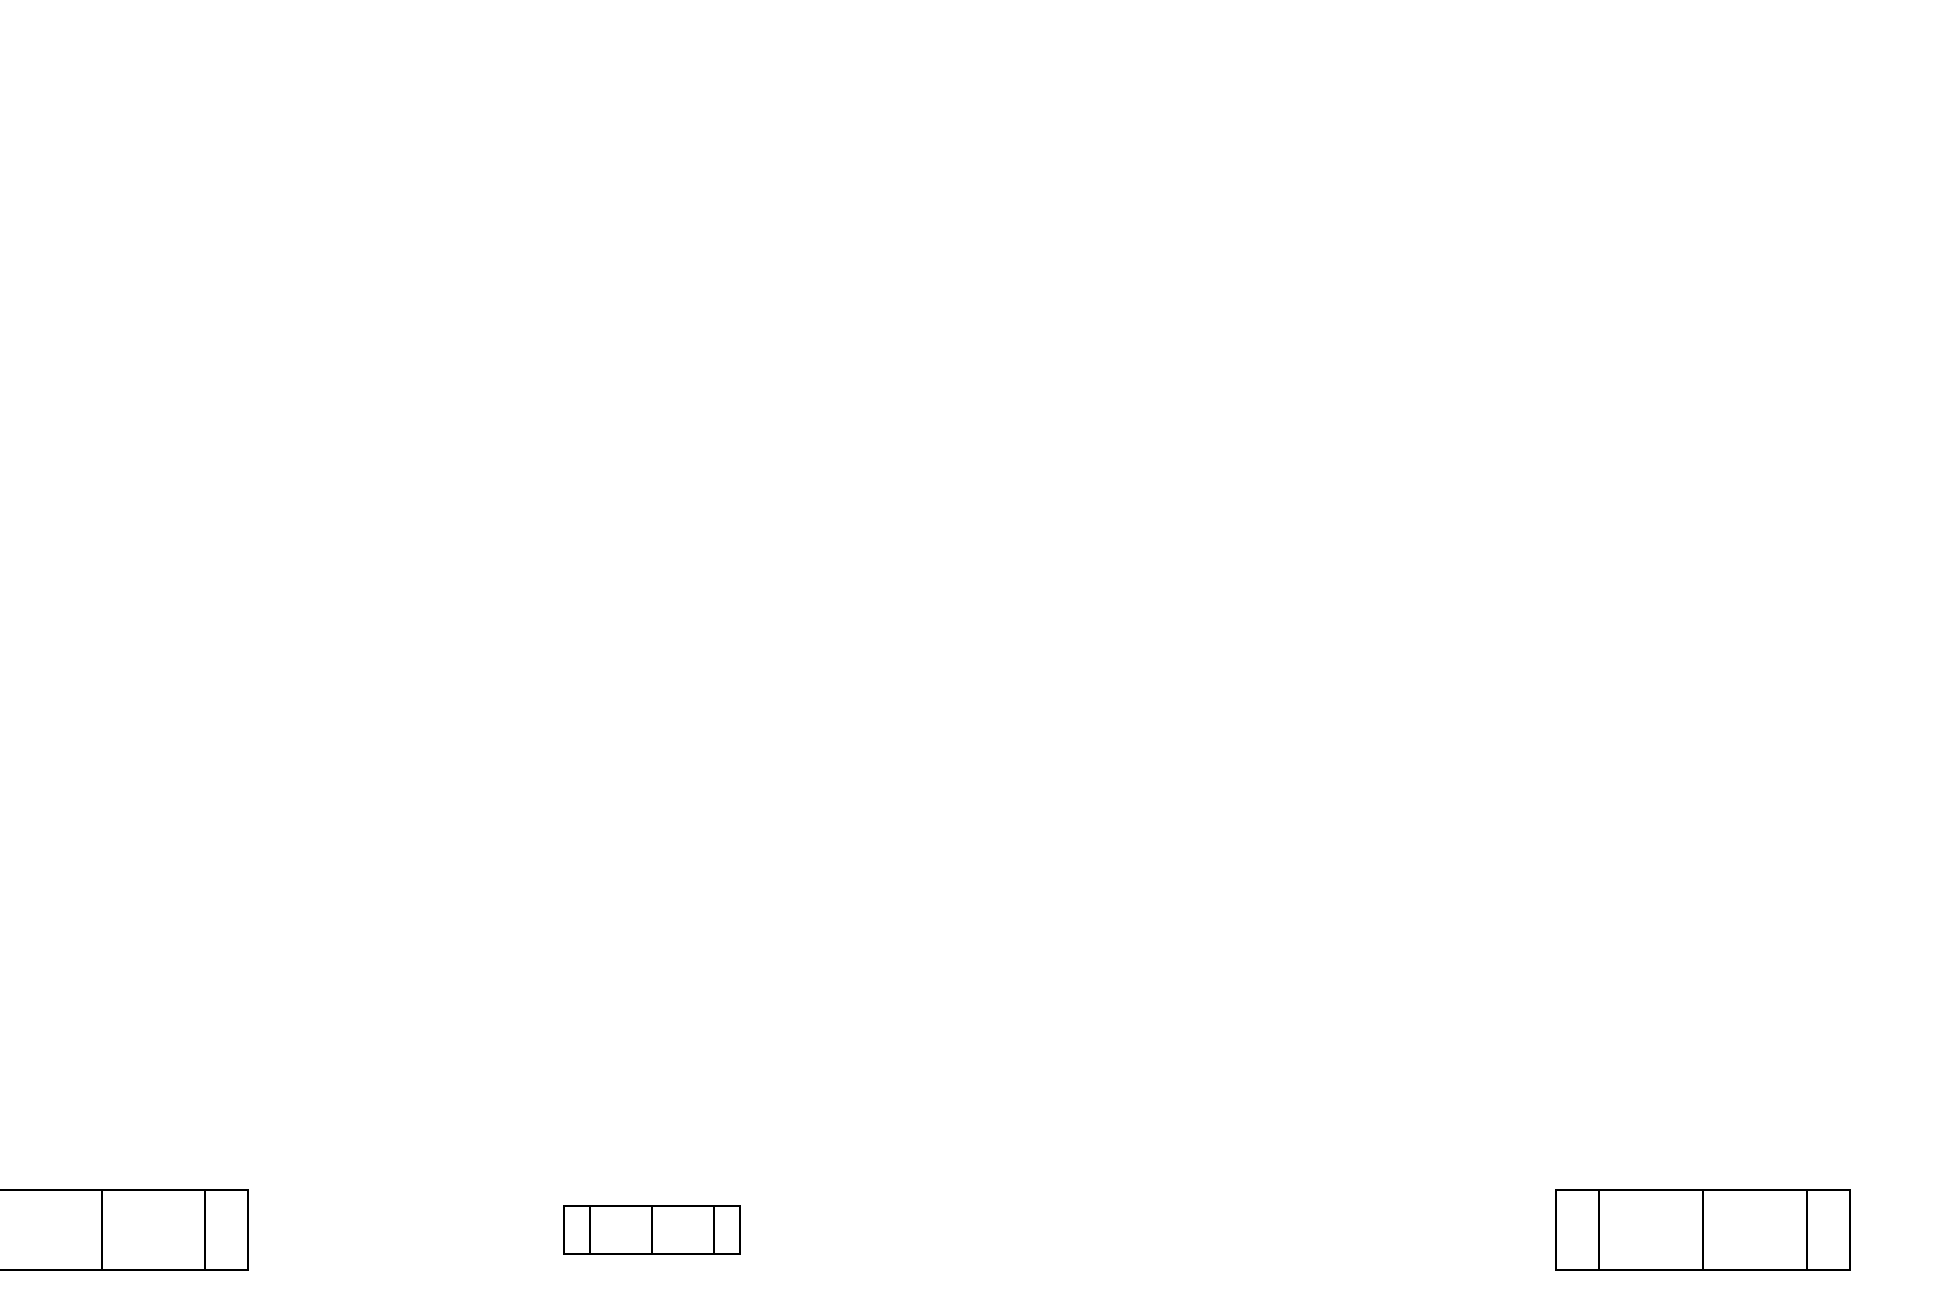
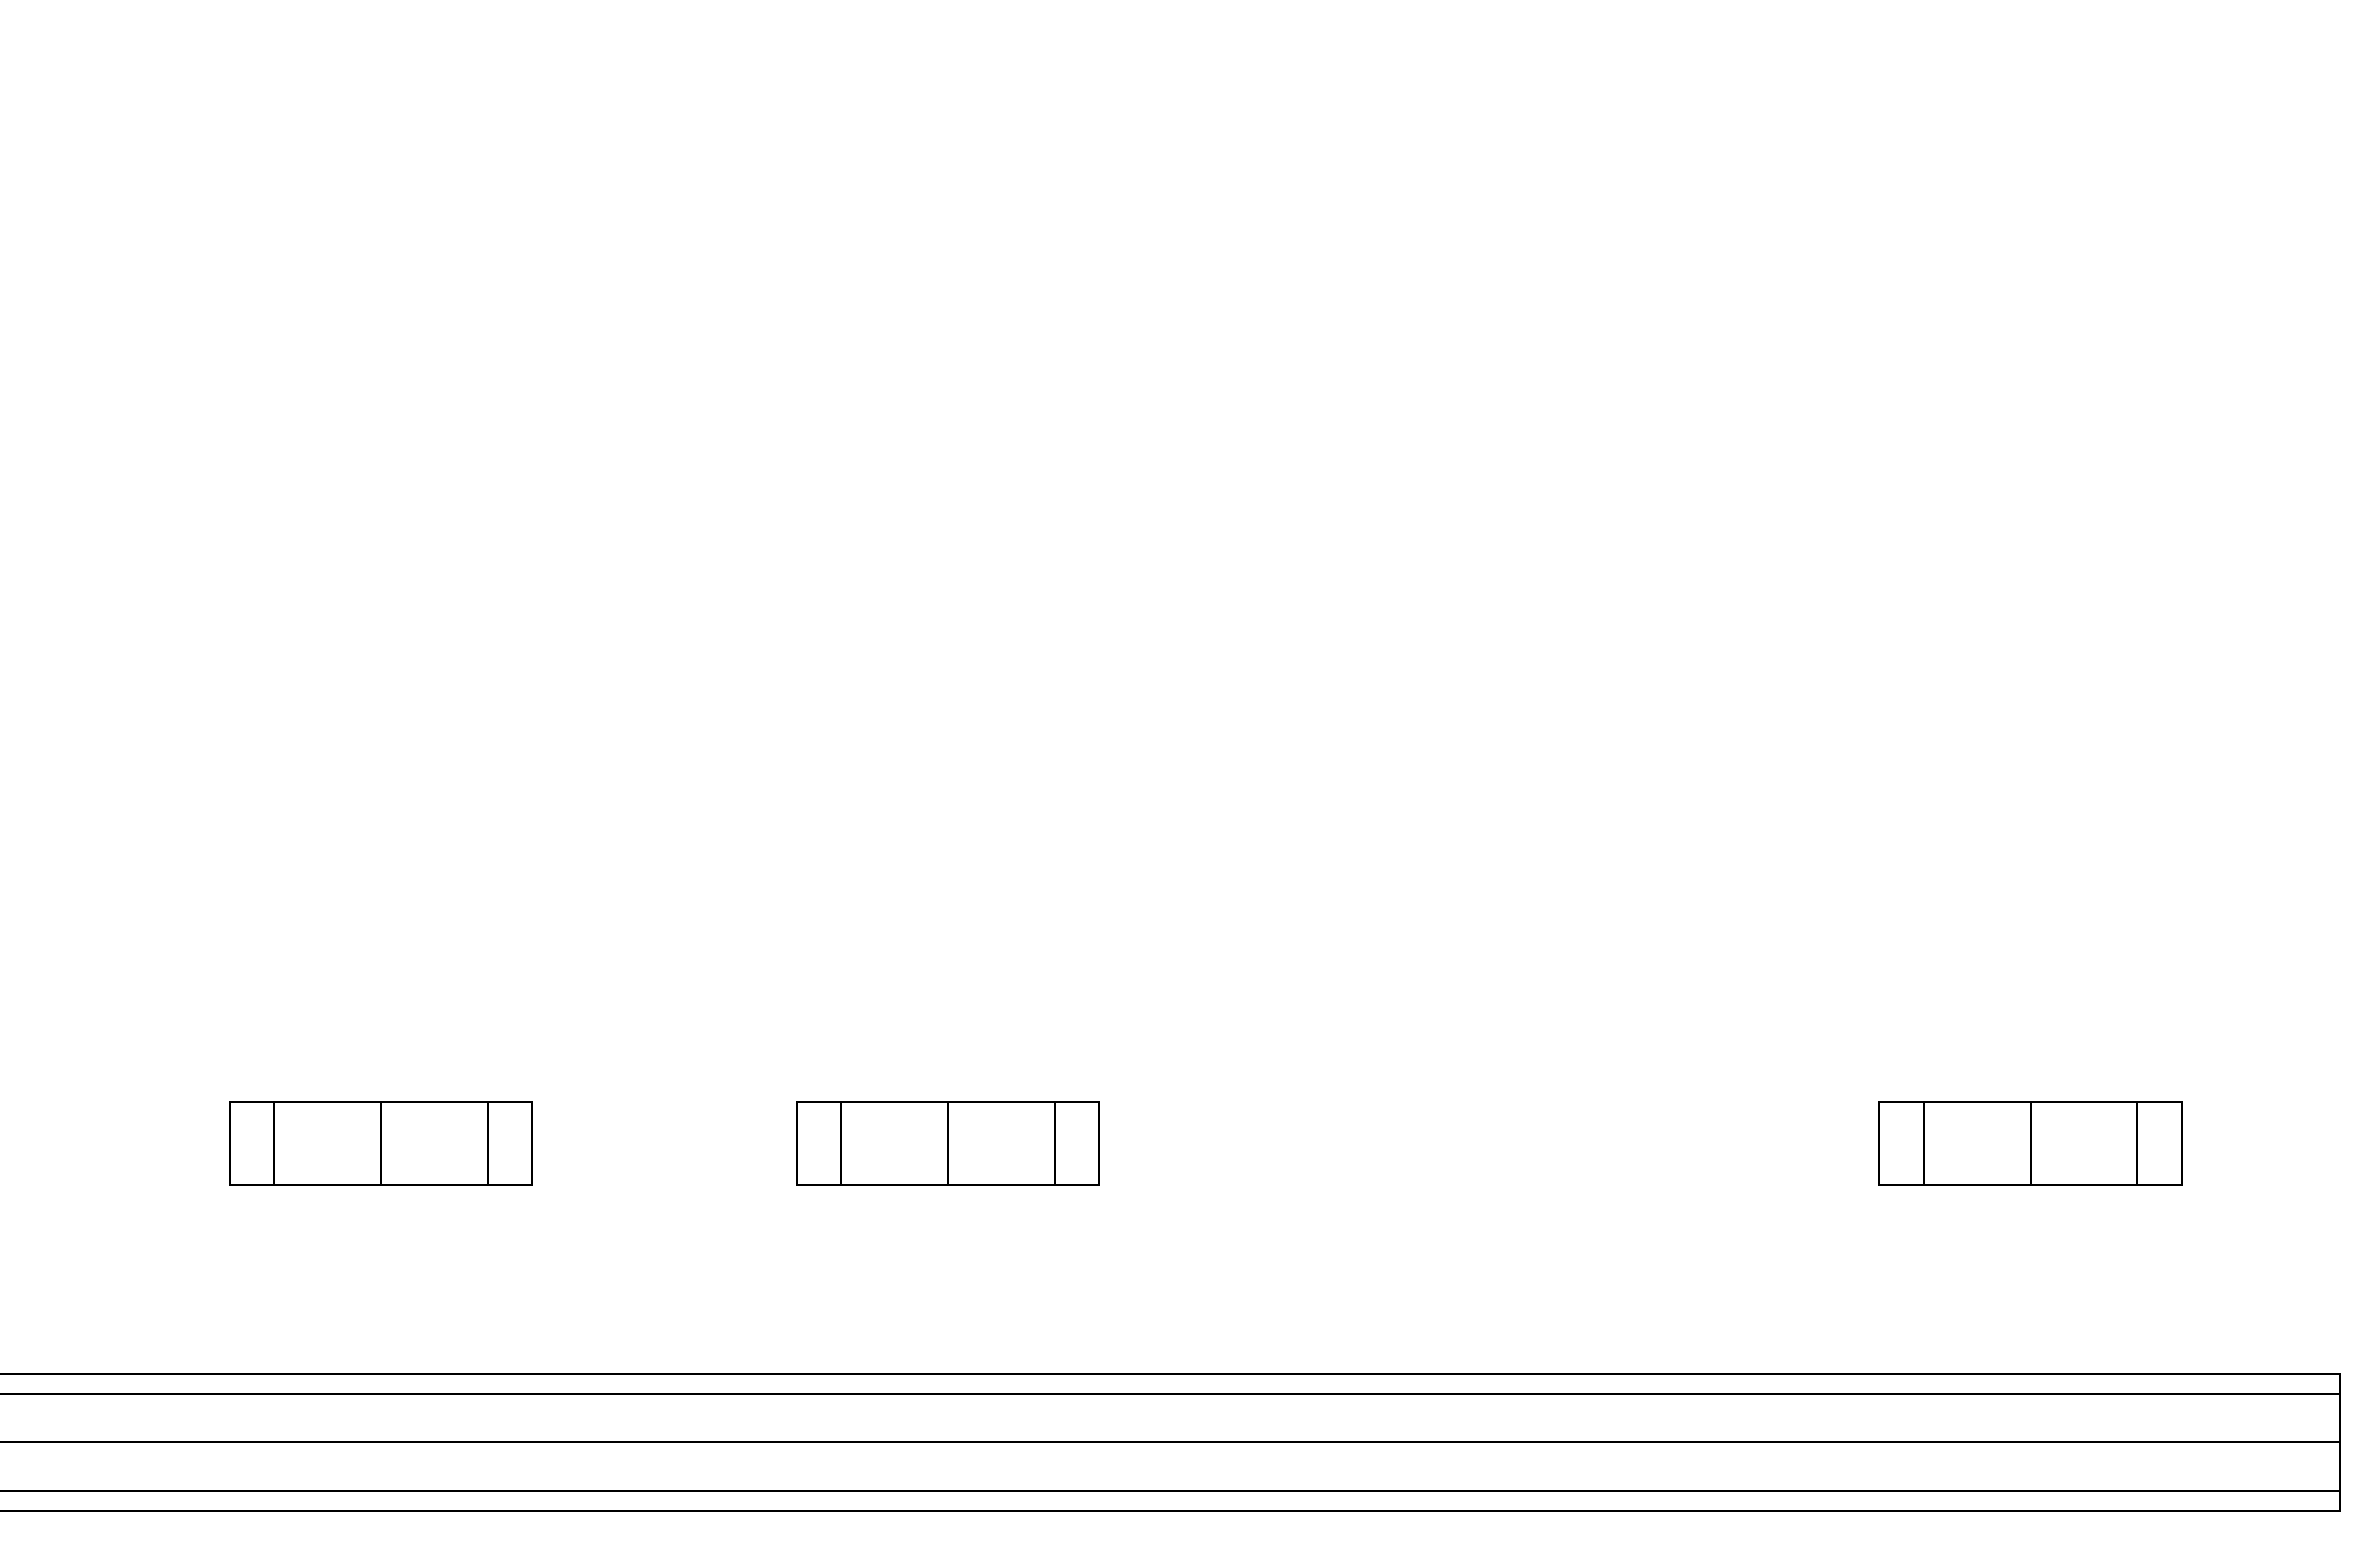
part: (651, 1229) -> (947, 1143), size x1.67

